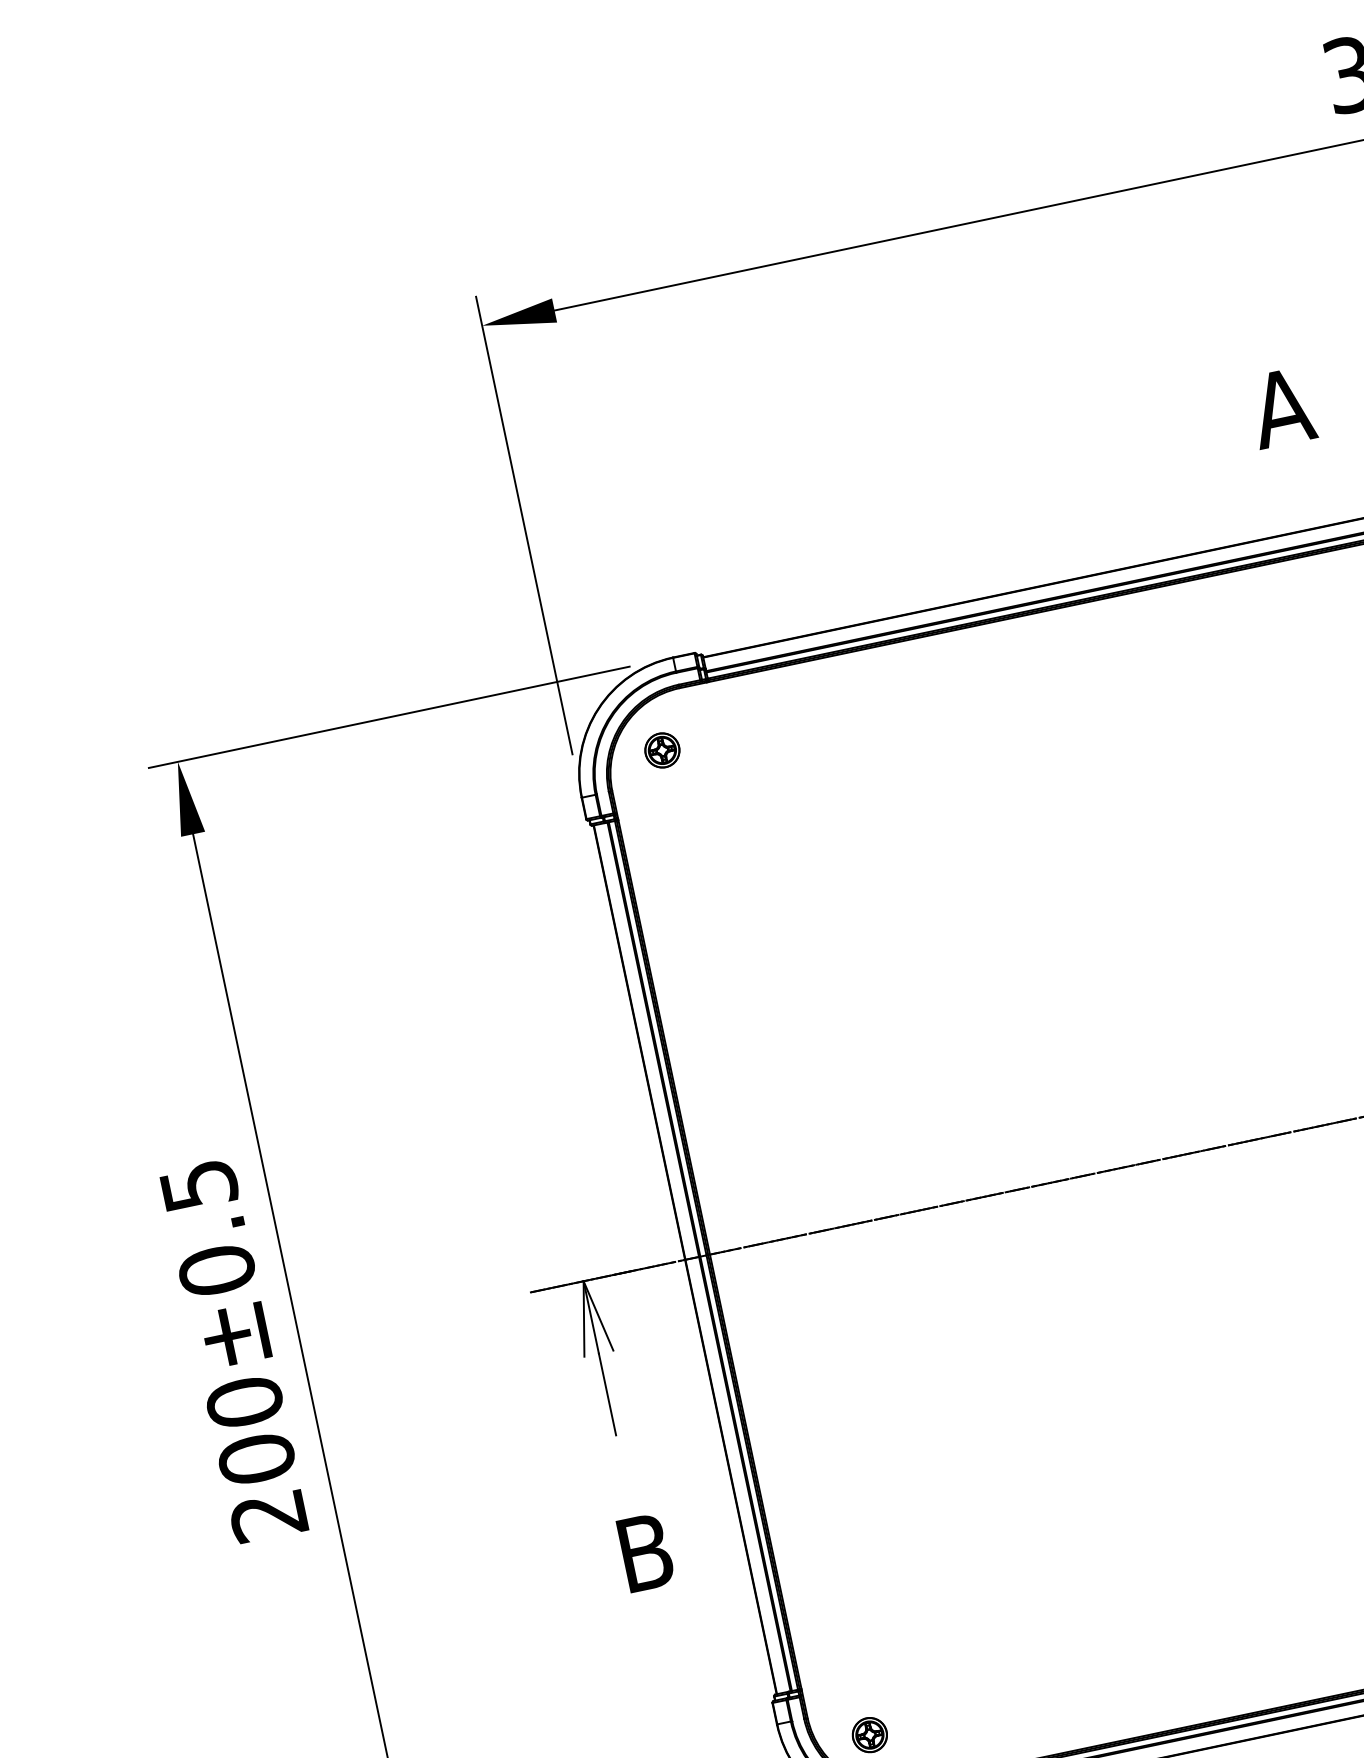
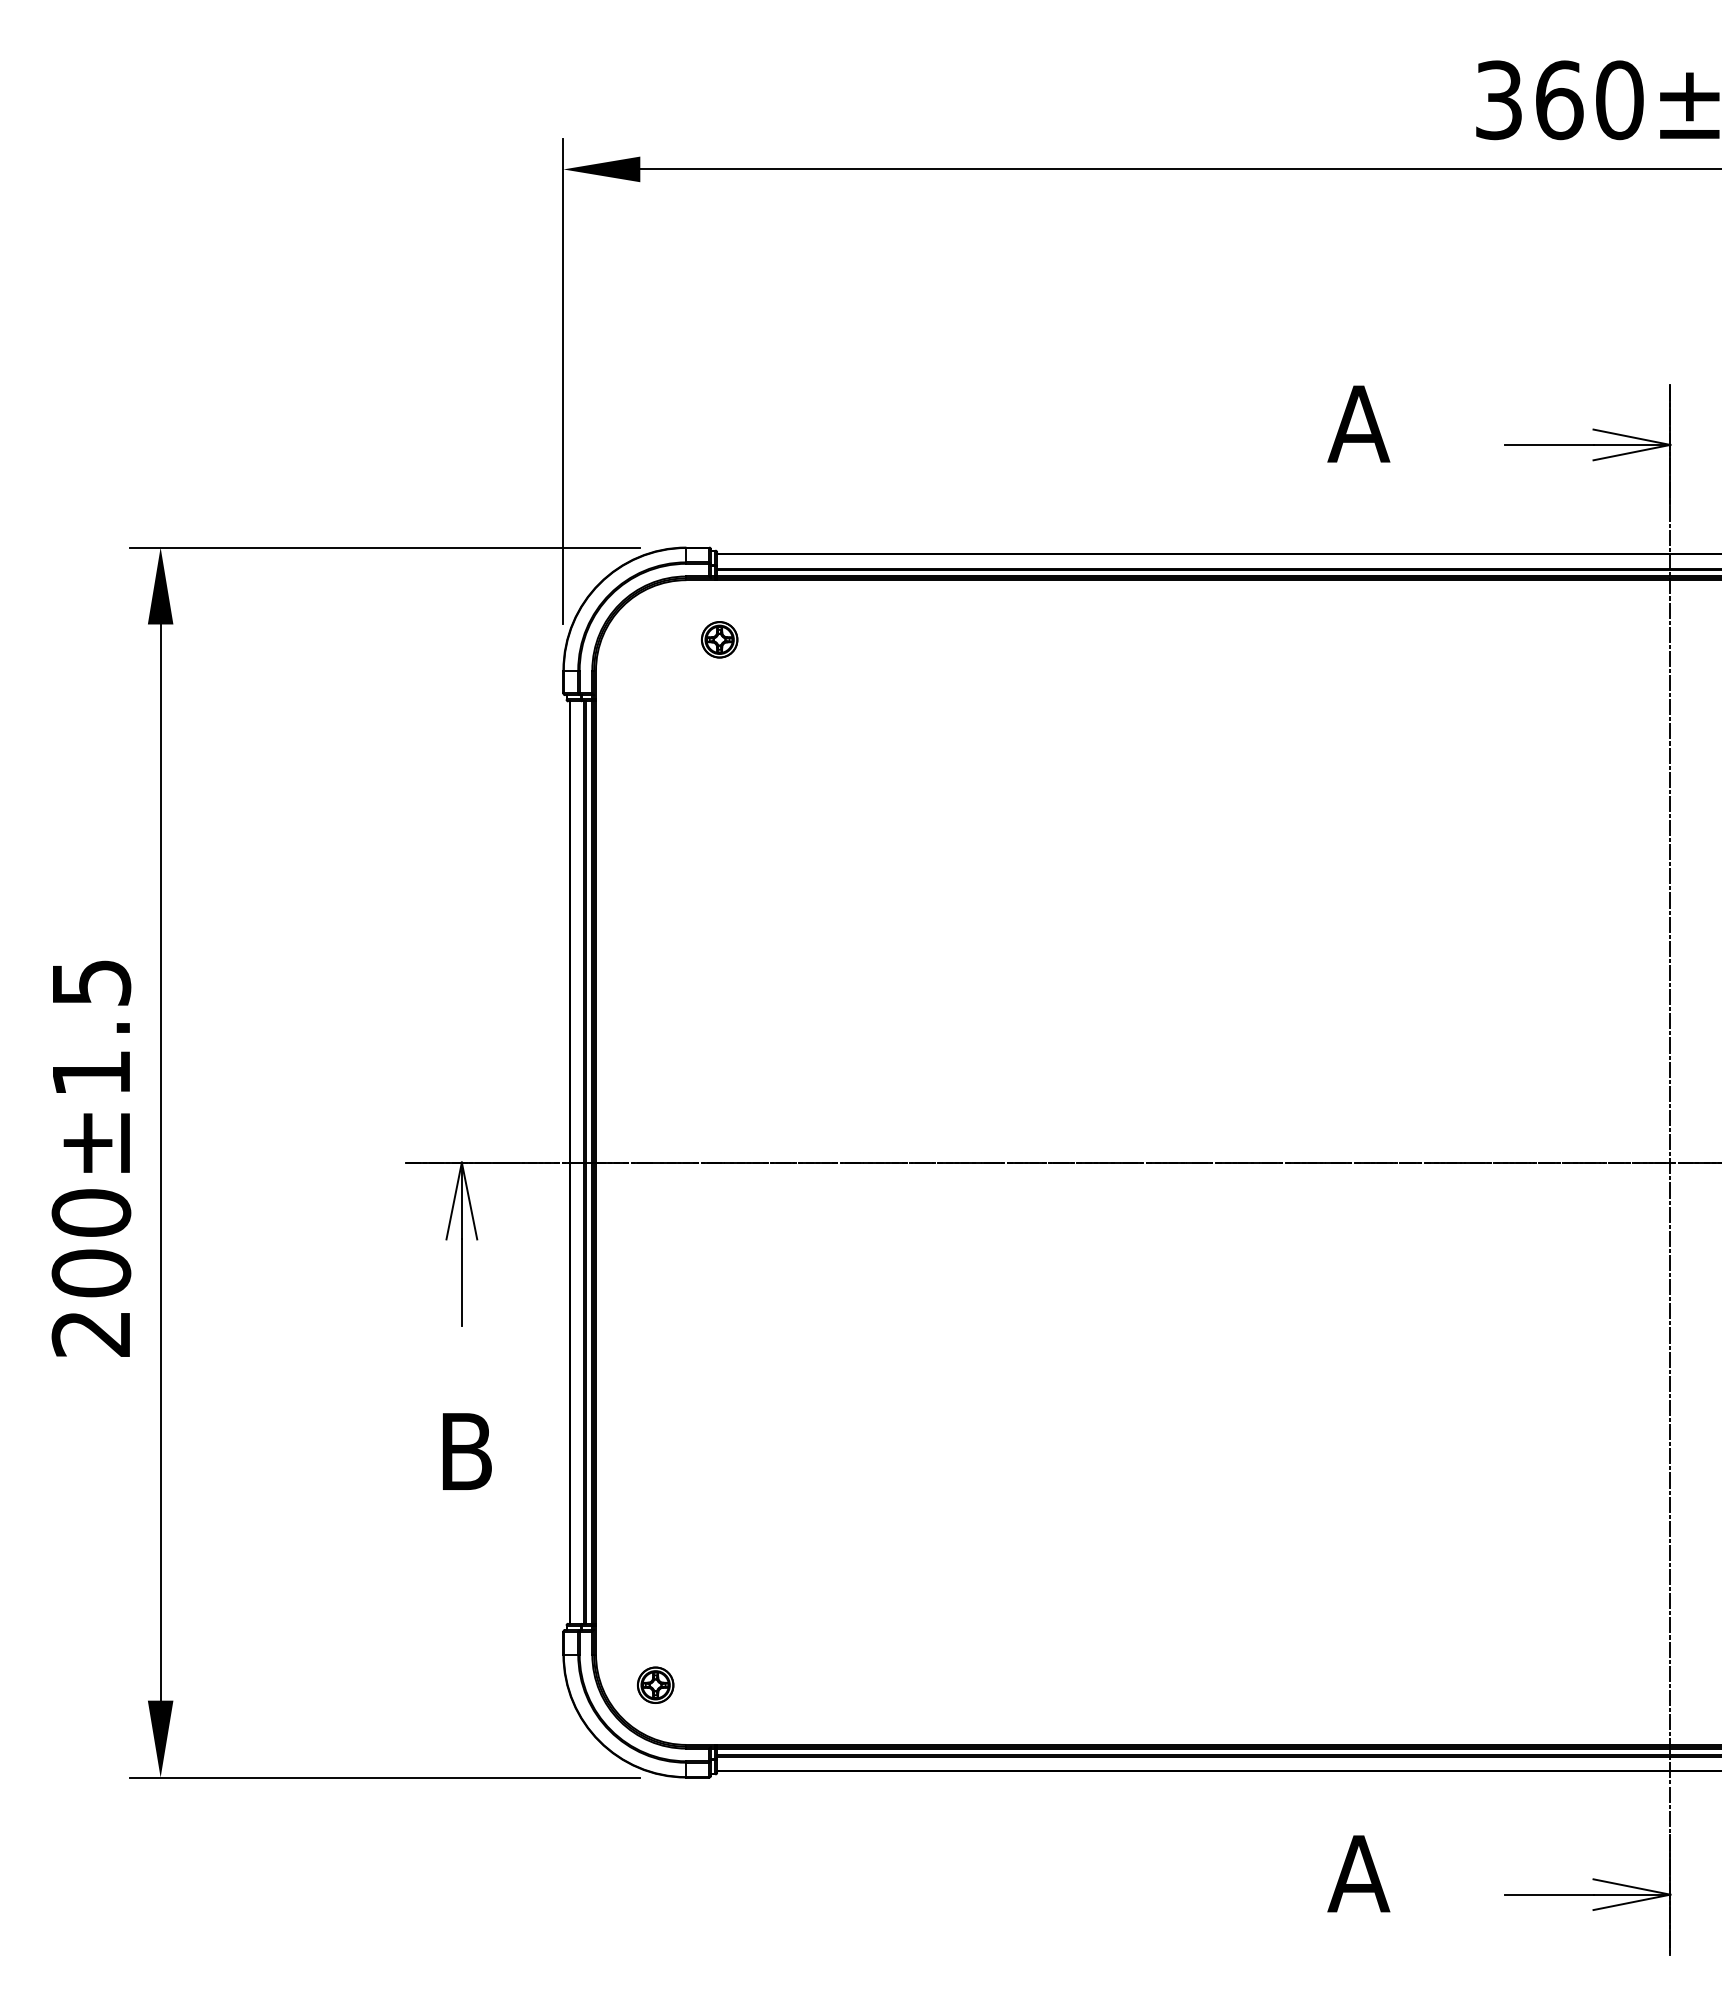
part: (662, 750) -> (719, 639), moved
text: (217, 1270) -> (91, 1073), 200±0.5 -> 200±1.5

